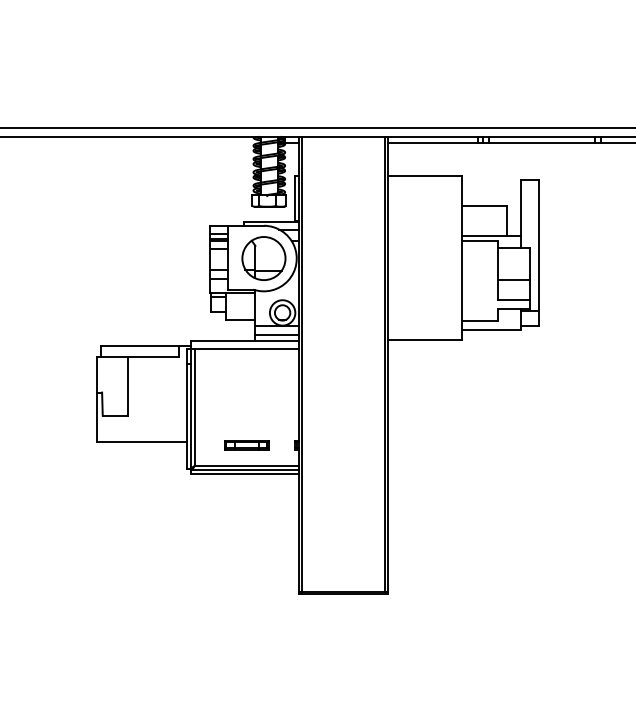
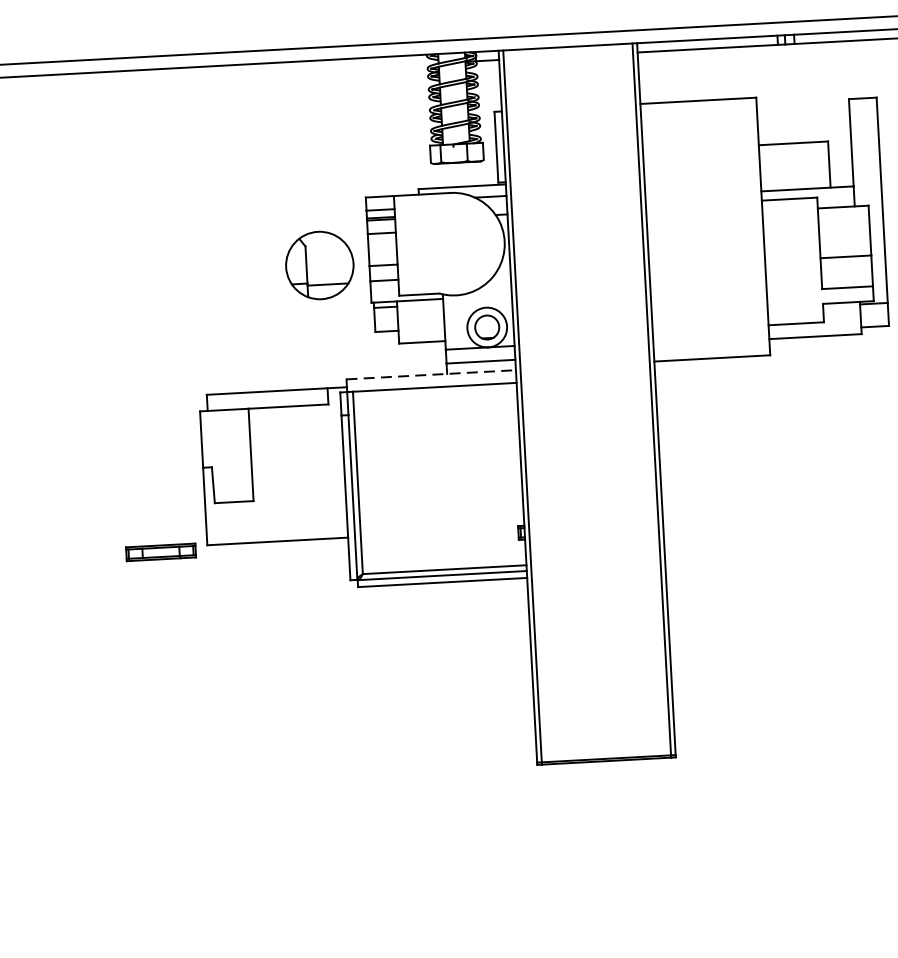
part: (263, 258) -> (319, 265), moved
line: (245, 341) -> (431, 375), solid -> dashed
part: (246, 445) -> (160, 552), moved

